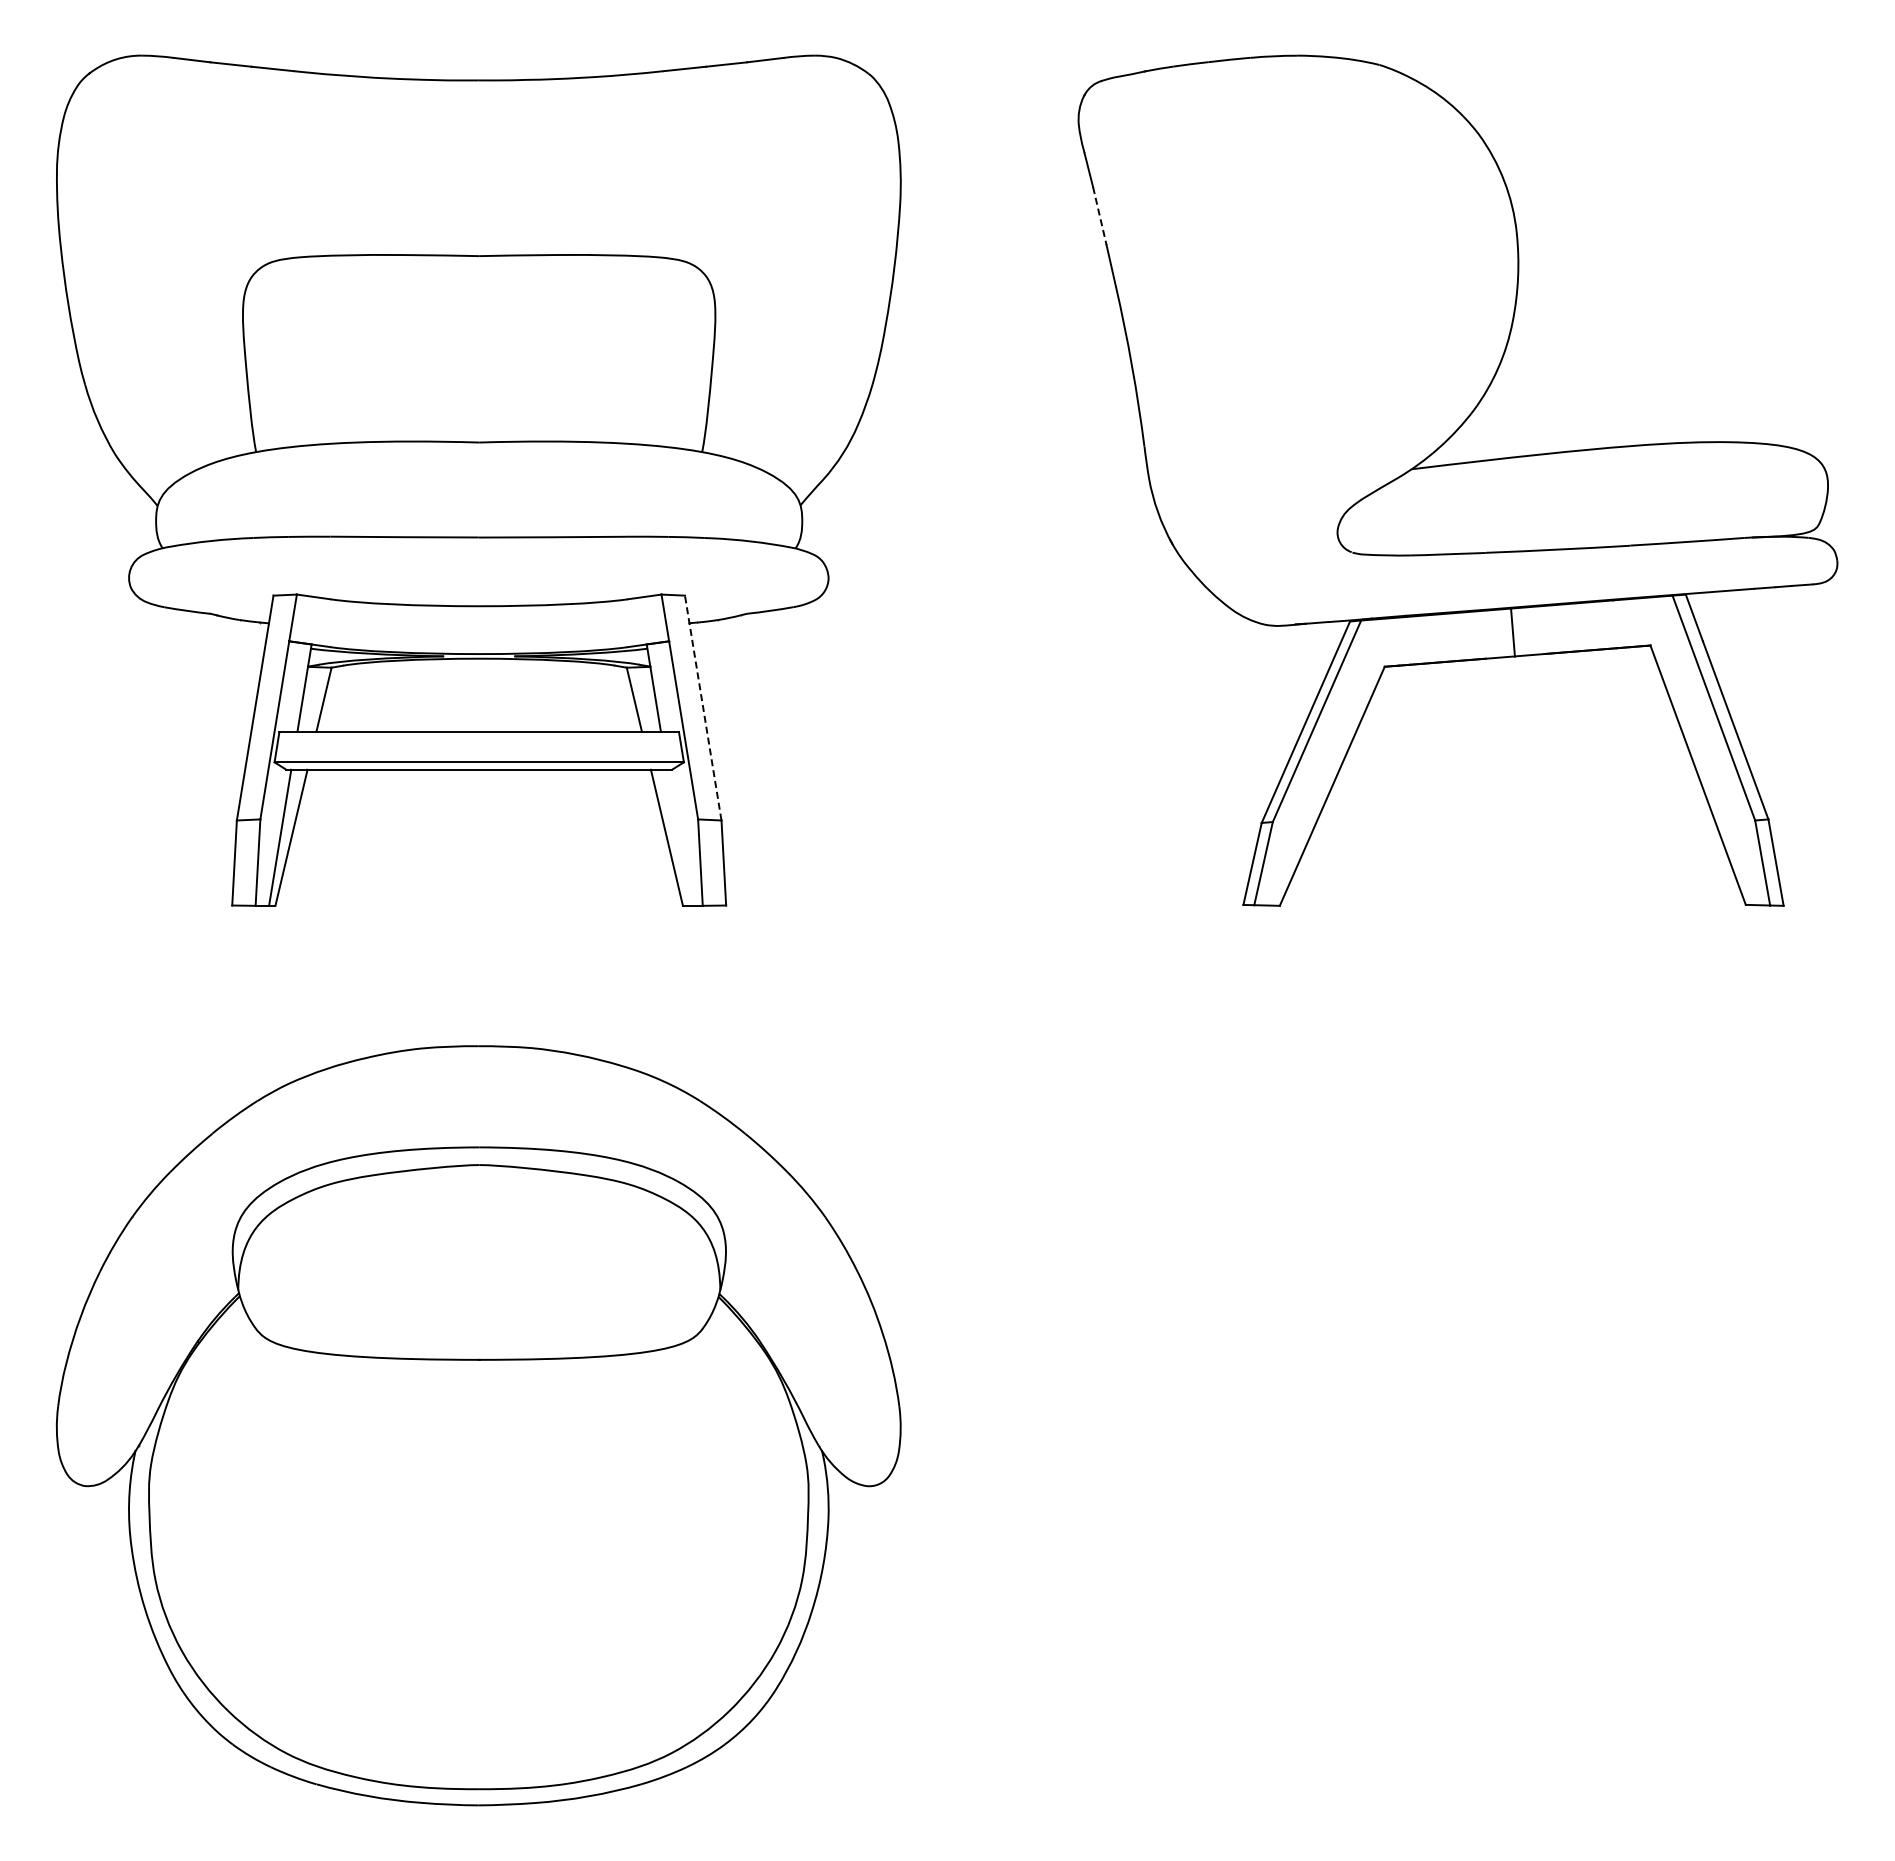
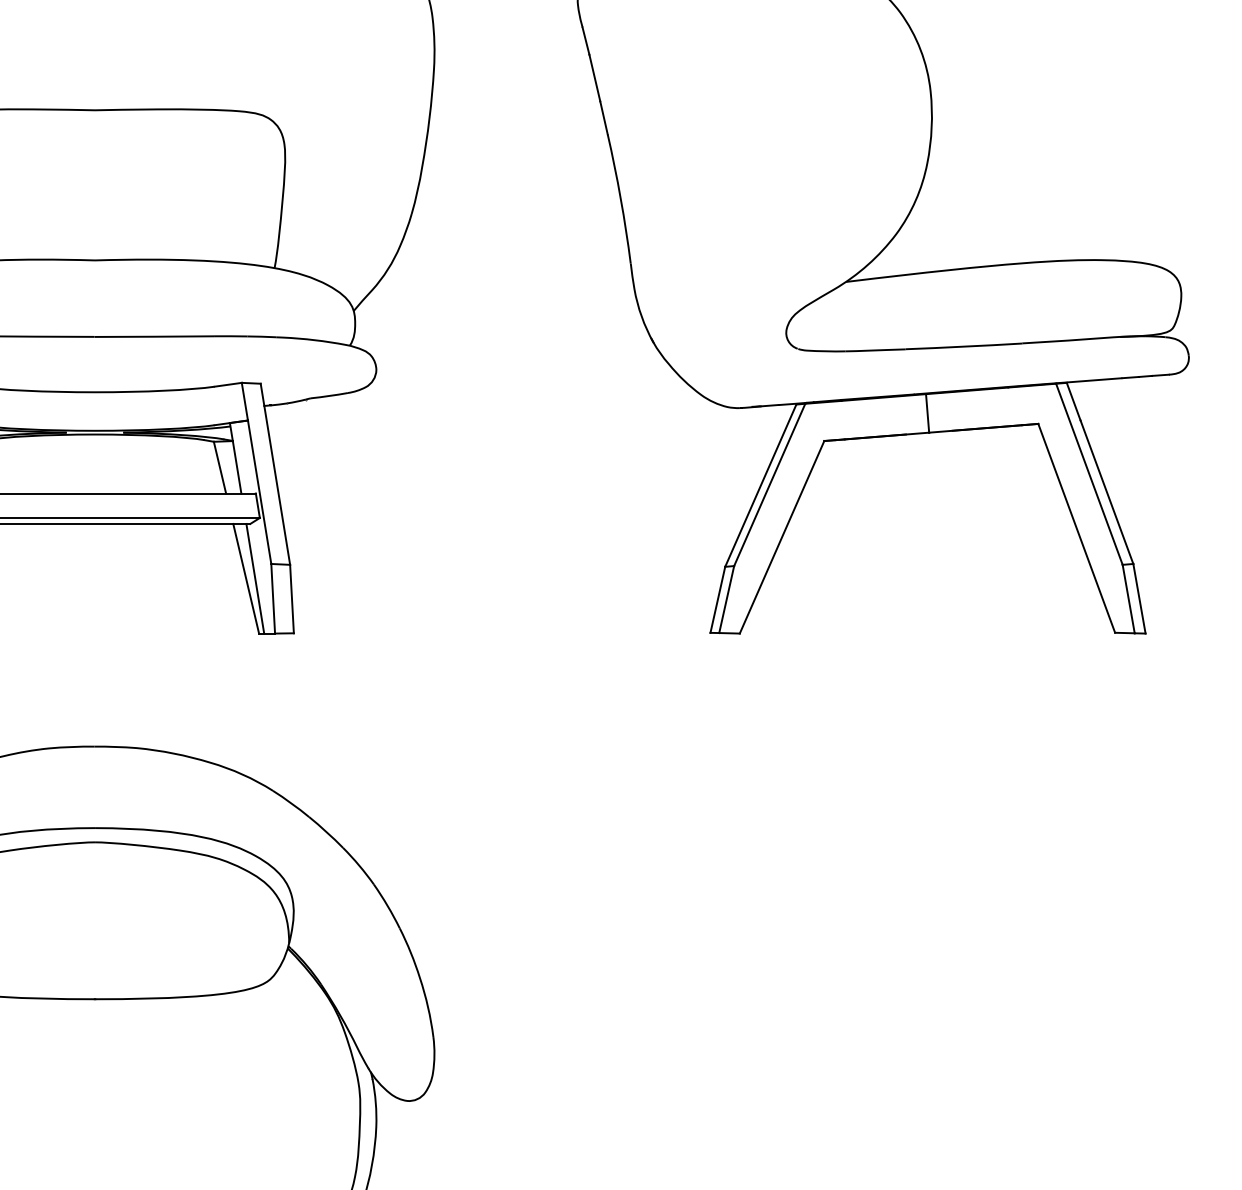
line: (1099, 216) -> (594, 78), dashed -> solid
line: (703, 708) -> (275, 474), dashed -> solid
line: (678, 837) -> (255, 578), added

